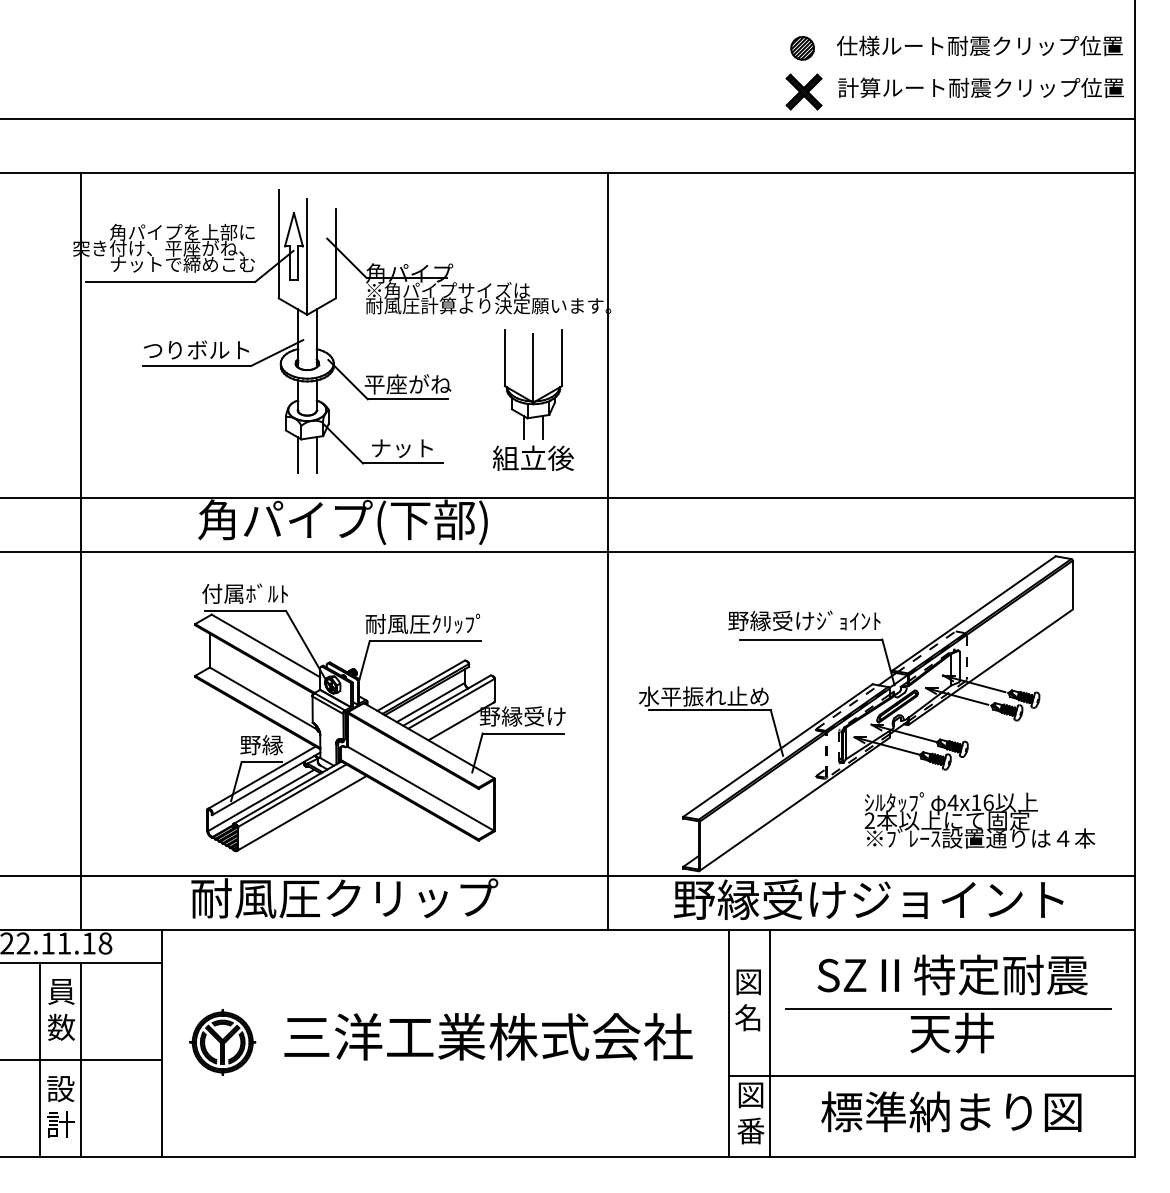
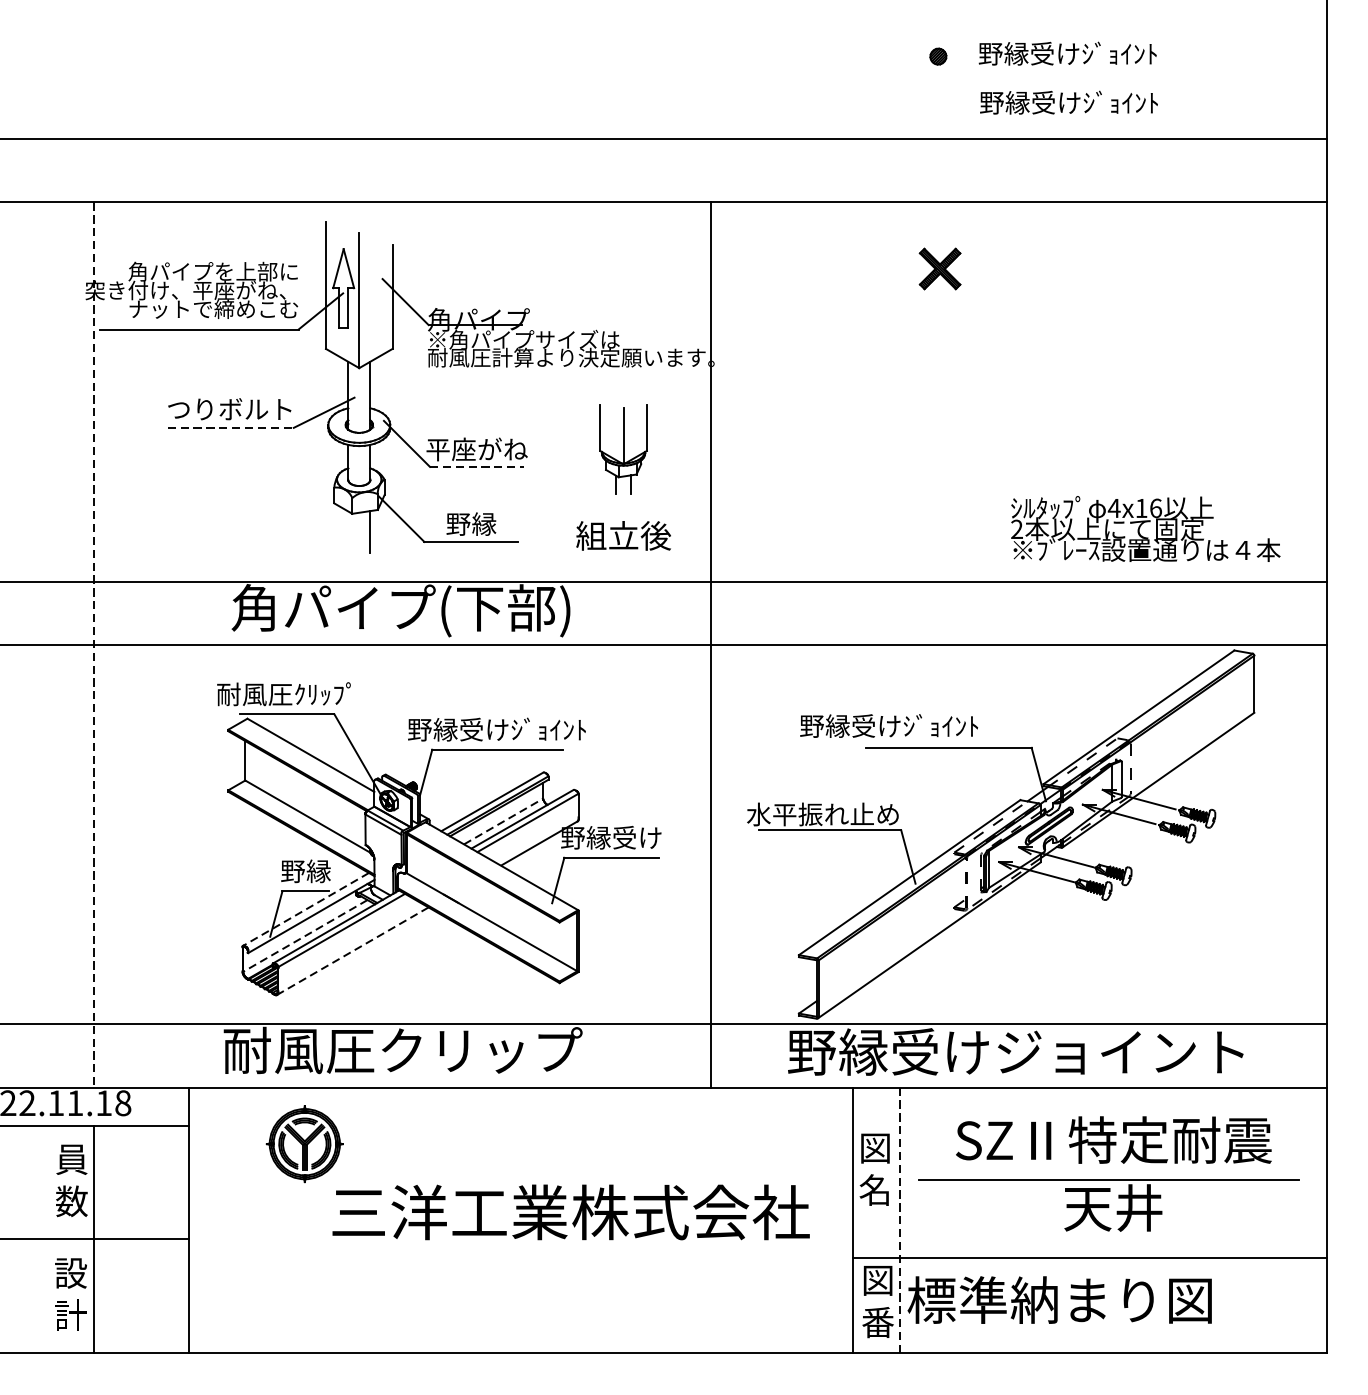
text: (979, 45) -> (1145, 53), 仕様ルート耐震クリップ位置 -> 野縁受けｼﾞｮｲﾝﾄ
part: (802, 48) -> (938, 56), size x0.6
text: (980, 87) -> (1146, 102), 計算ルート耐震クリップ位置 -> 野縁受けｼﾞｮｲﾝﾄ
part: (803, 91) -> (939, 268), moved
line: (197, 365) -> (230, 427), solid -> dashed
part: (532, 384) -> (622, 449), size x0.7
line: (408, 399) -> (477, 467), solid -> dashed
text: (402, 448) -> (470, 524), ナット -> 野縁
line: (297, 454) -> (347, 531), removed
line: (80, 552) -> (94, 646), solid -> dashed
text: (242, 593) -> (283, 693), 付属ﾎﾞﾙﾄ -> 耐風圧ｸﾘｯﾌﾟ
text: (804, 620) -> (889, 725), moved
text: (425, 623) -> (497, 729), 耐風圧ｸﾘｯﾌﾟ -> 野縁受けｼﾞｮｲﾝﾄ
line: (431, 702) -> (504, 821), solid -> dashed
line: (261, 777) -> (305, 909), solid -> dashed
line: (260, 800) -> (304, 936), solid -> dashed
line: (301, 813) -> (352, 951), solid -> dashed
text: (979, 820) -> (1145, 529), moved
part: (222, 1042) -> (304, 1144), moved
line: (769, 1043) -> (899, 1220), solid -> dashed
line: (40, 1059) -> (47, 1238), removed
text: (951, 1111) -> (1059, 1299), moved

